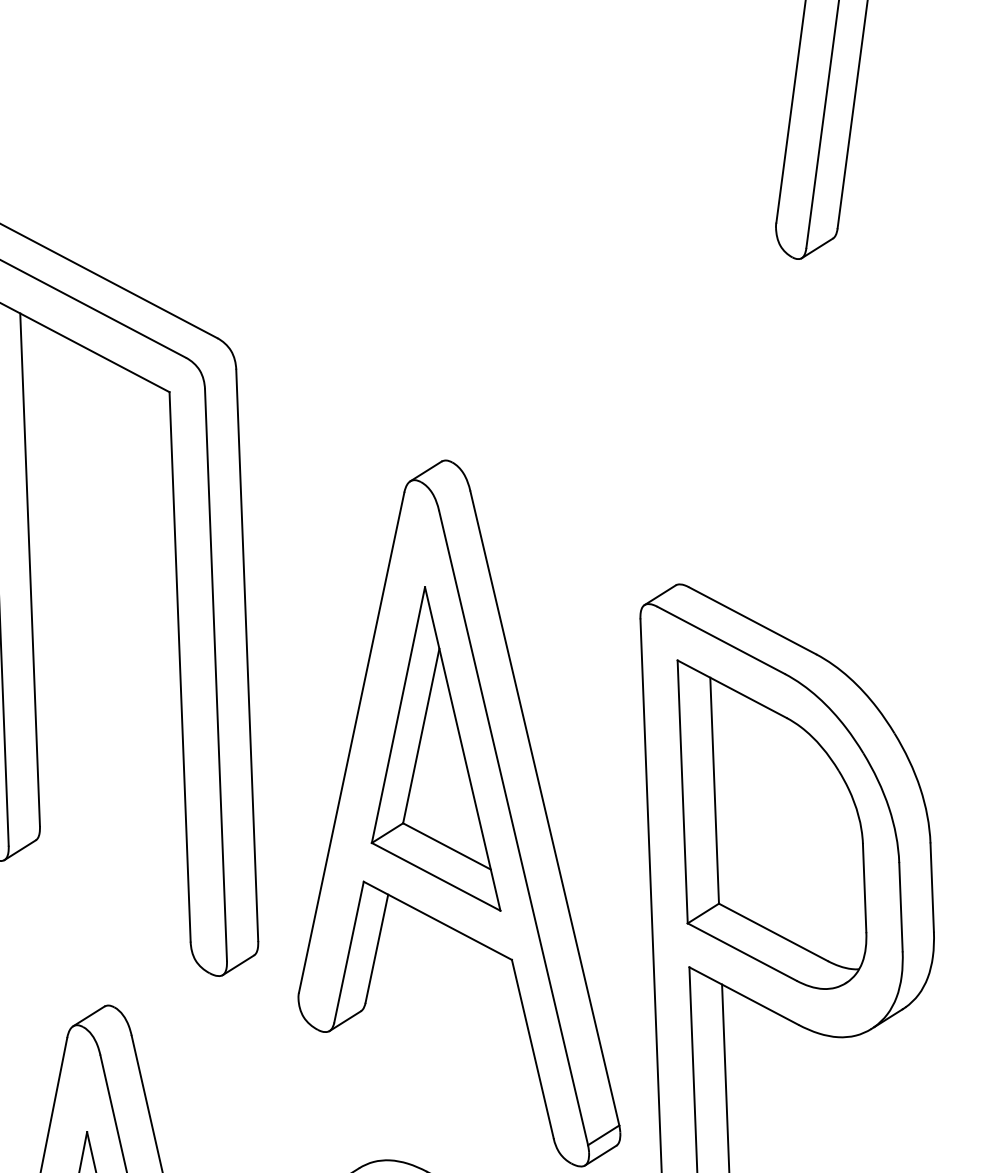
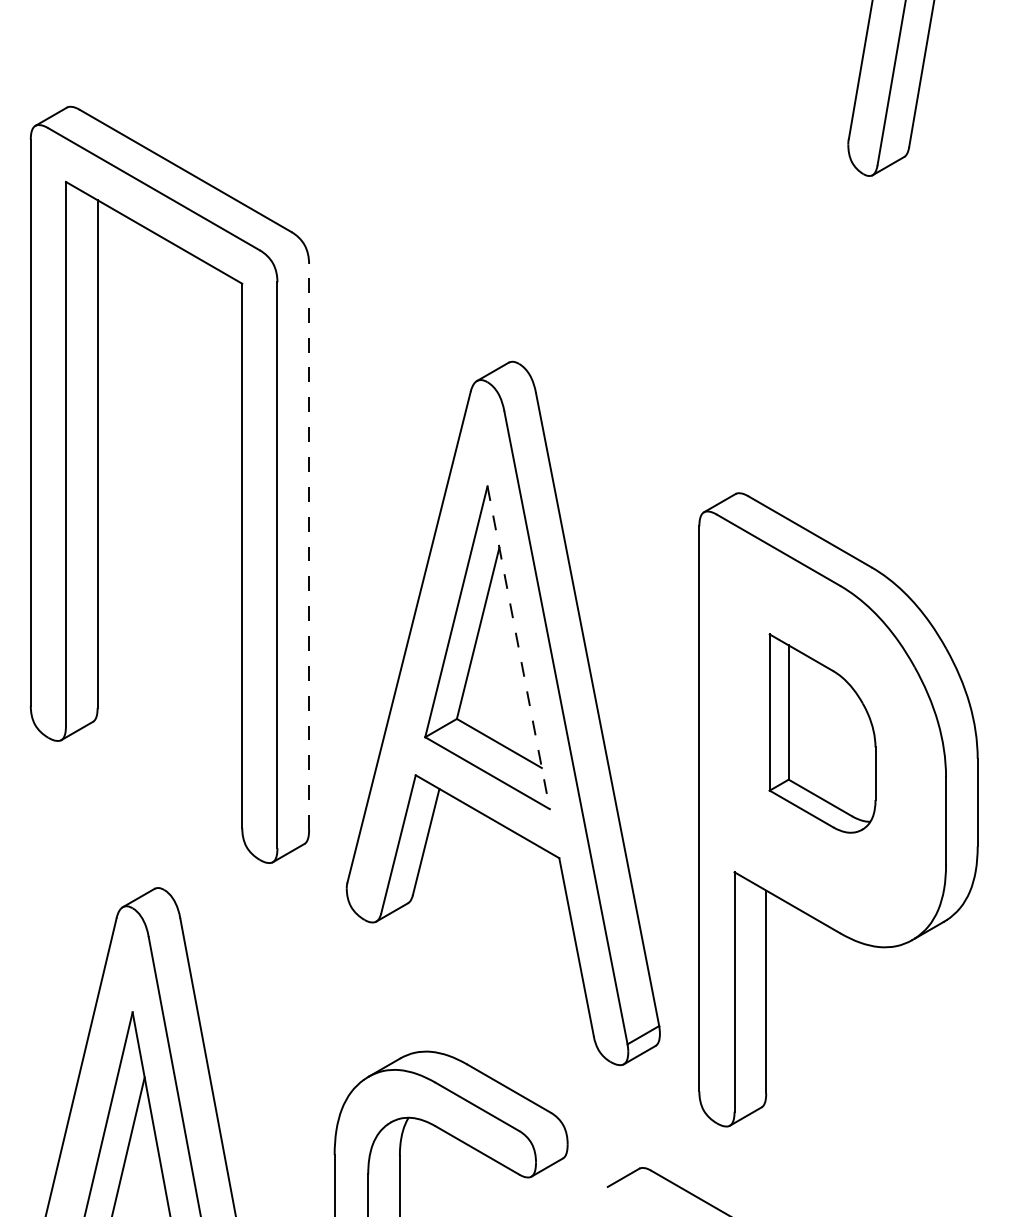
line: (247, 654) -> (309, 546), solid -> dashed
line: (462, 749) -> (518, 648), solid -> dashed
part: (772, 823) -> (822, 733), size x0.6

